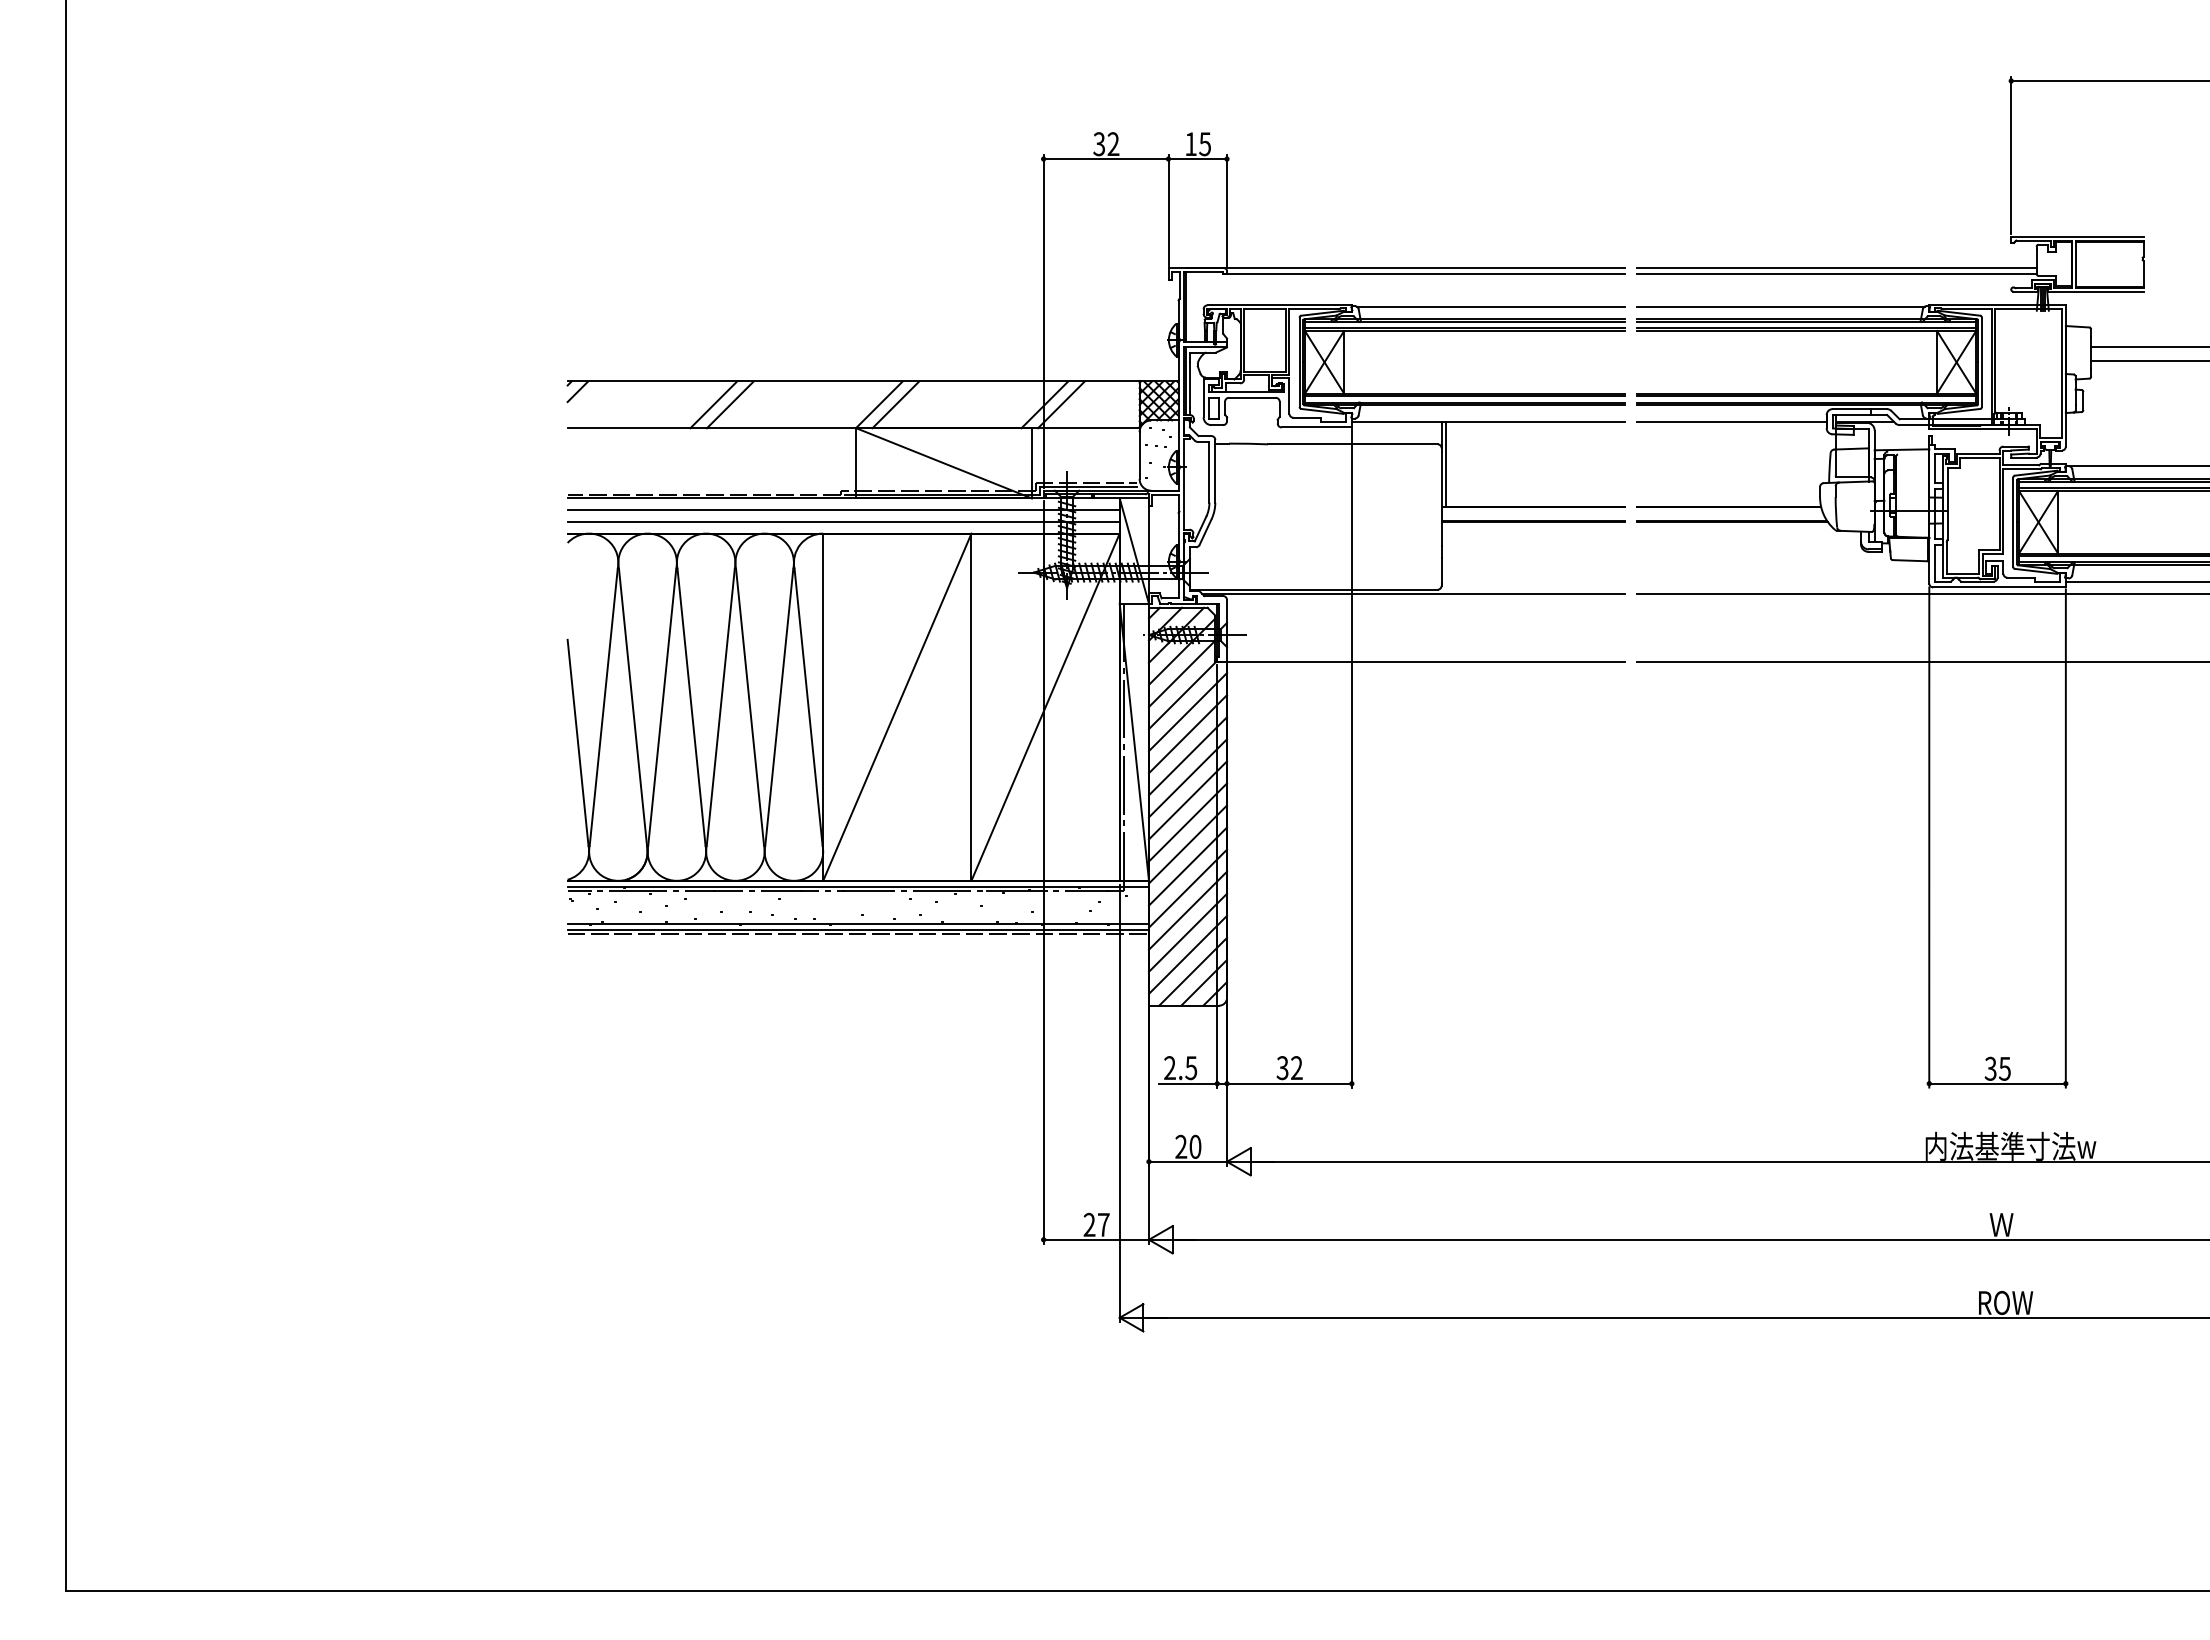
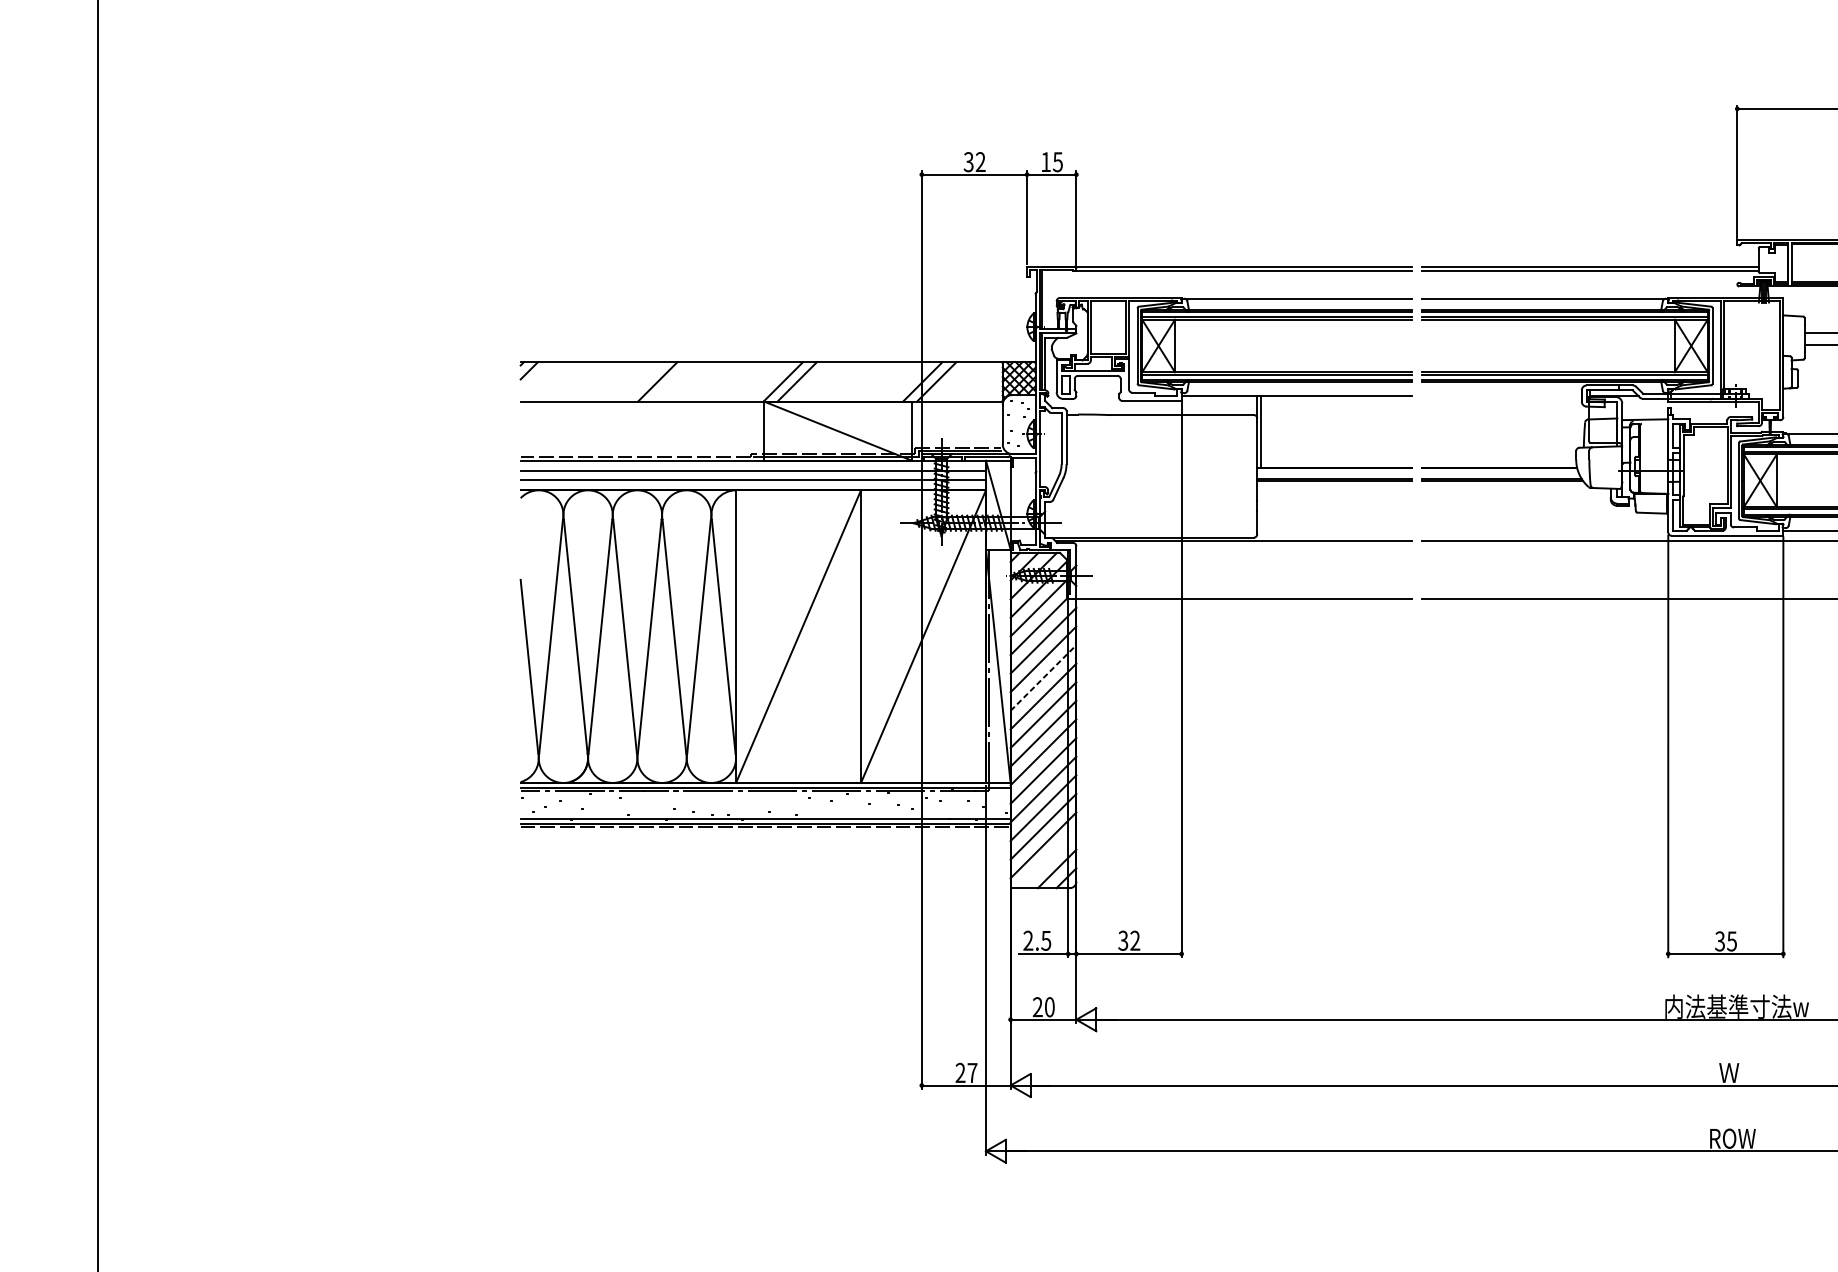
line: (713, 404) -> (643, 381), removed
line: (1731, 422) -> (1501, 396), removed
line: (1188, 755) -> (1043, 677), solid -> dashed
line: (1193, 971) -> (1048, 859), removed

